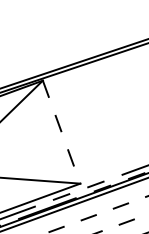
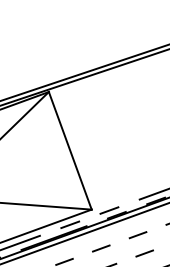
line: (61, 132) -> (70, 151), dashed -> solid

